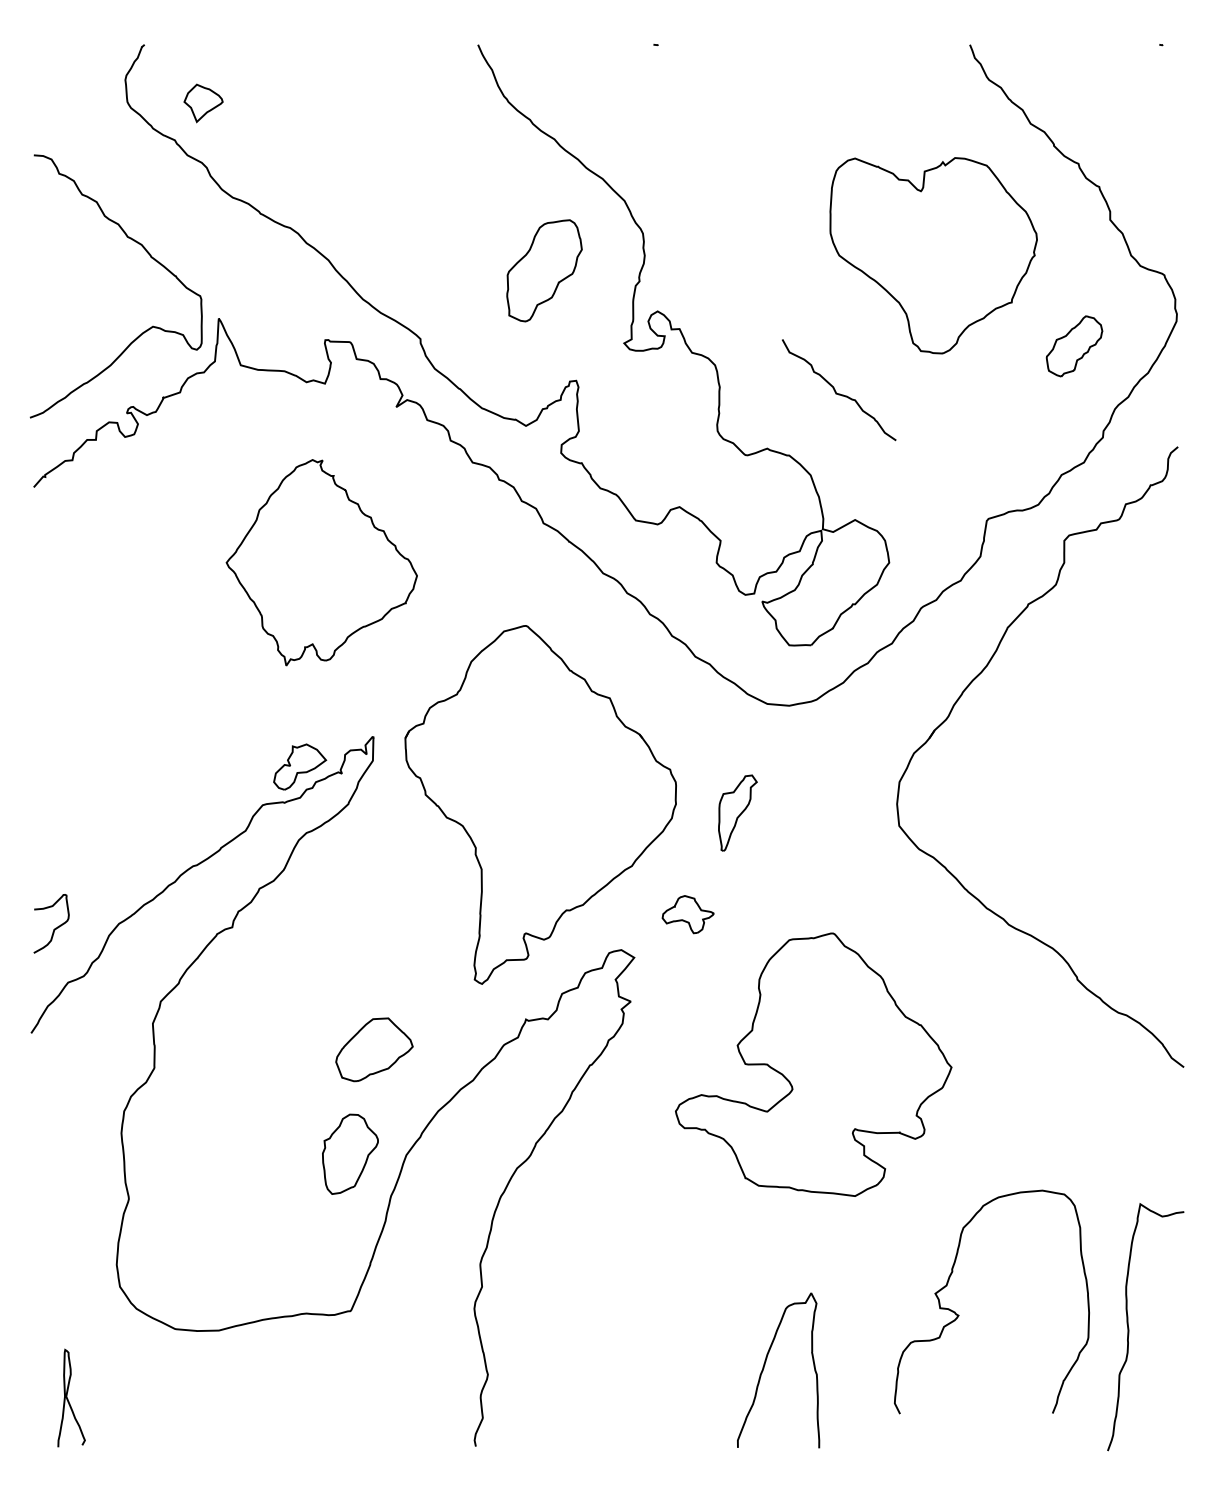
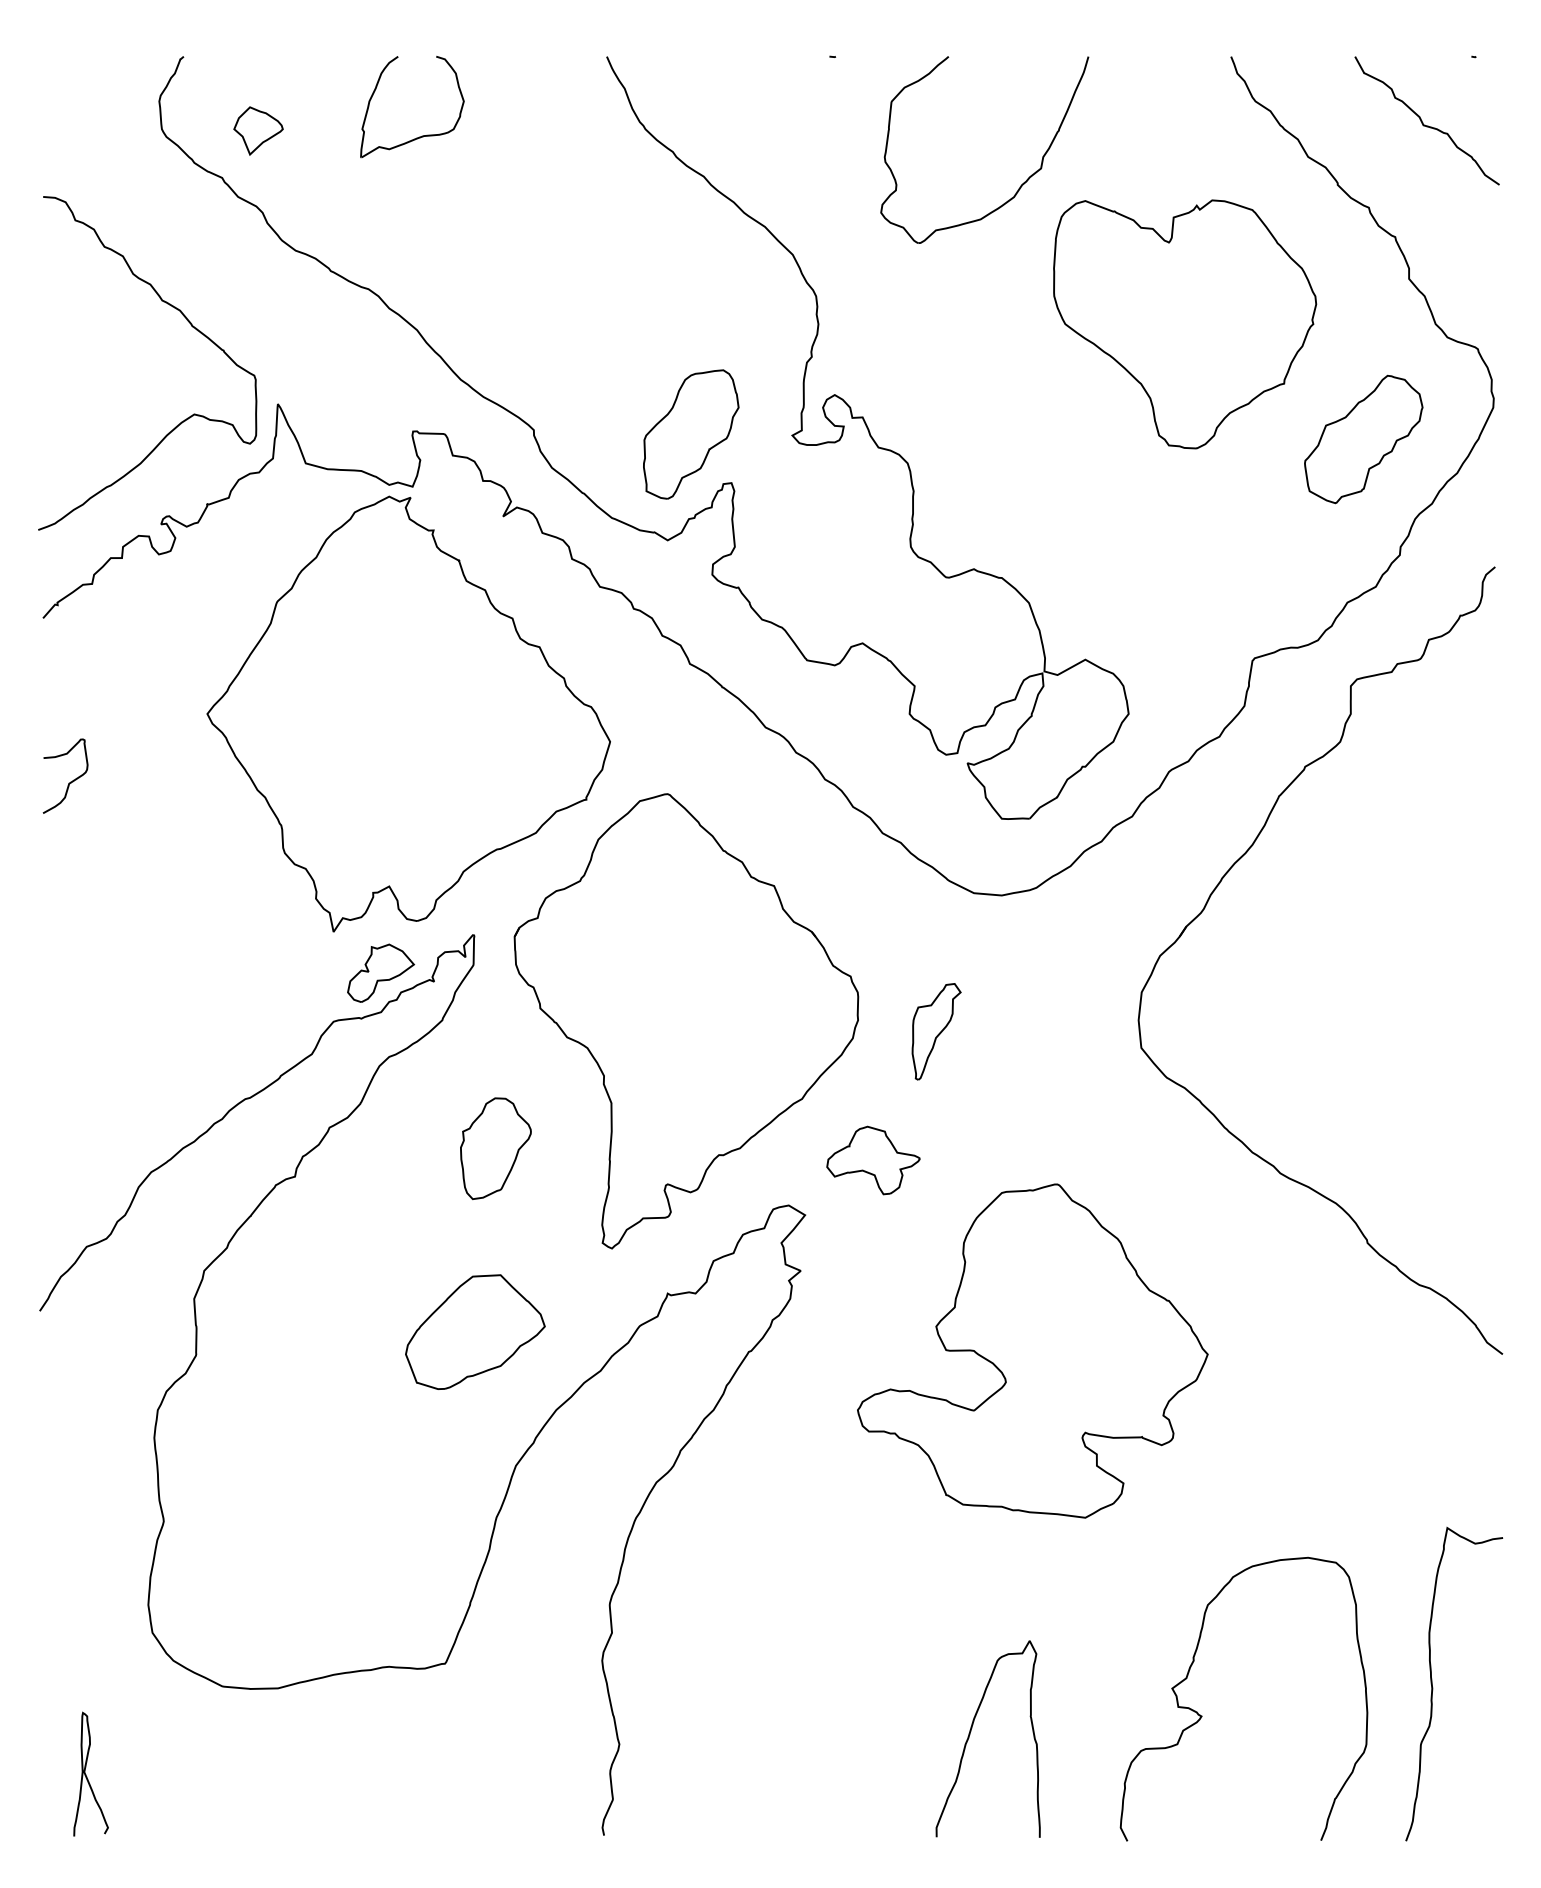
part: (332, 106) -> (422, 135), added
part: (804, 146) -> (1020, 185), added
part: (544, 270) -> (691, 434), moved
part: (1074, 346) -> (1363, 439), size x1.67
curve: (836, 391) -> (1423, 122), moved
part: (321, 562) -> (408, 713), size x1.67
part: (688, 914) -> (873, 1160), size x1.43
curve: (55, 927) -> (70, 781), moved
part: (374, 1049) -> (475, 1331), size x1.43
part: (350, 1154) -> (495, 1148), moved
curve: (959, 1314) -> (1202, 1715), moved

